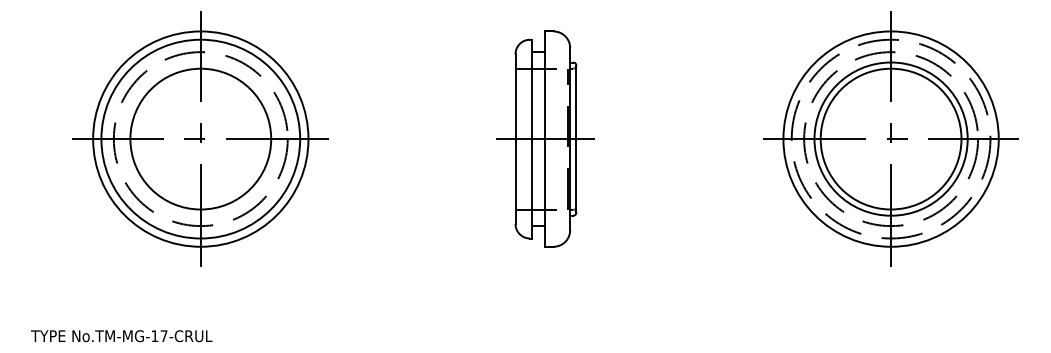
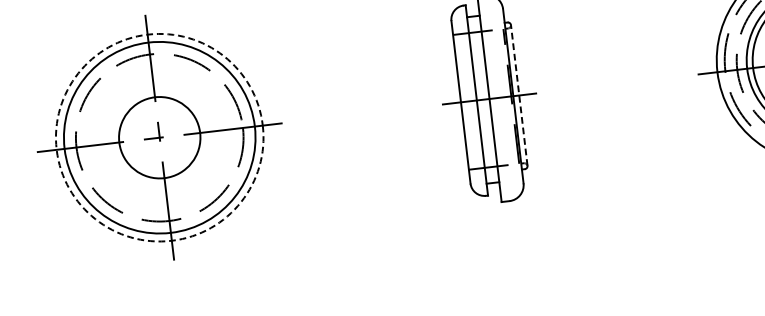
circle: (200, 138) -> (159, 137), size x0.6
circle: (200, 138) -> (159, 137), solid -> dashed
line: (576, 139) -> (519, 95), solid -> dashed

